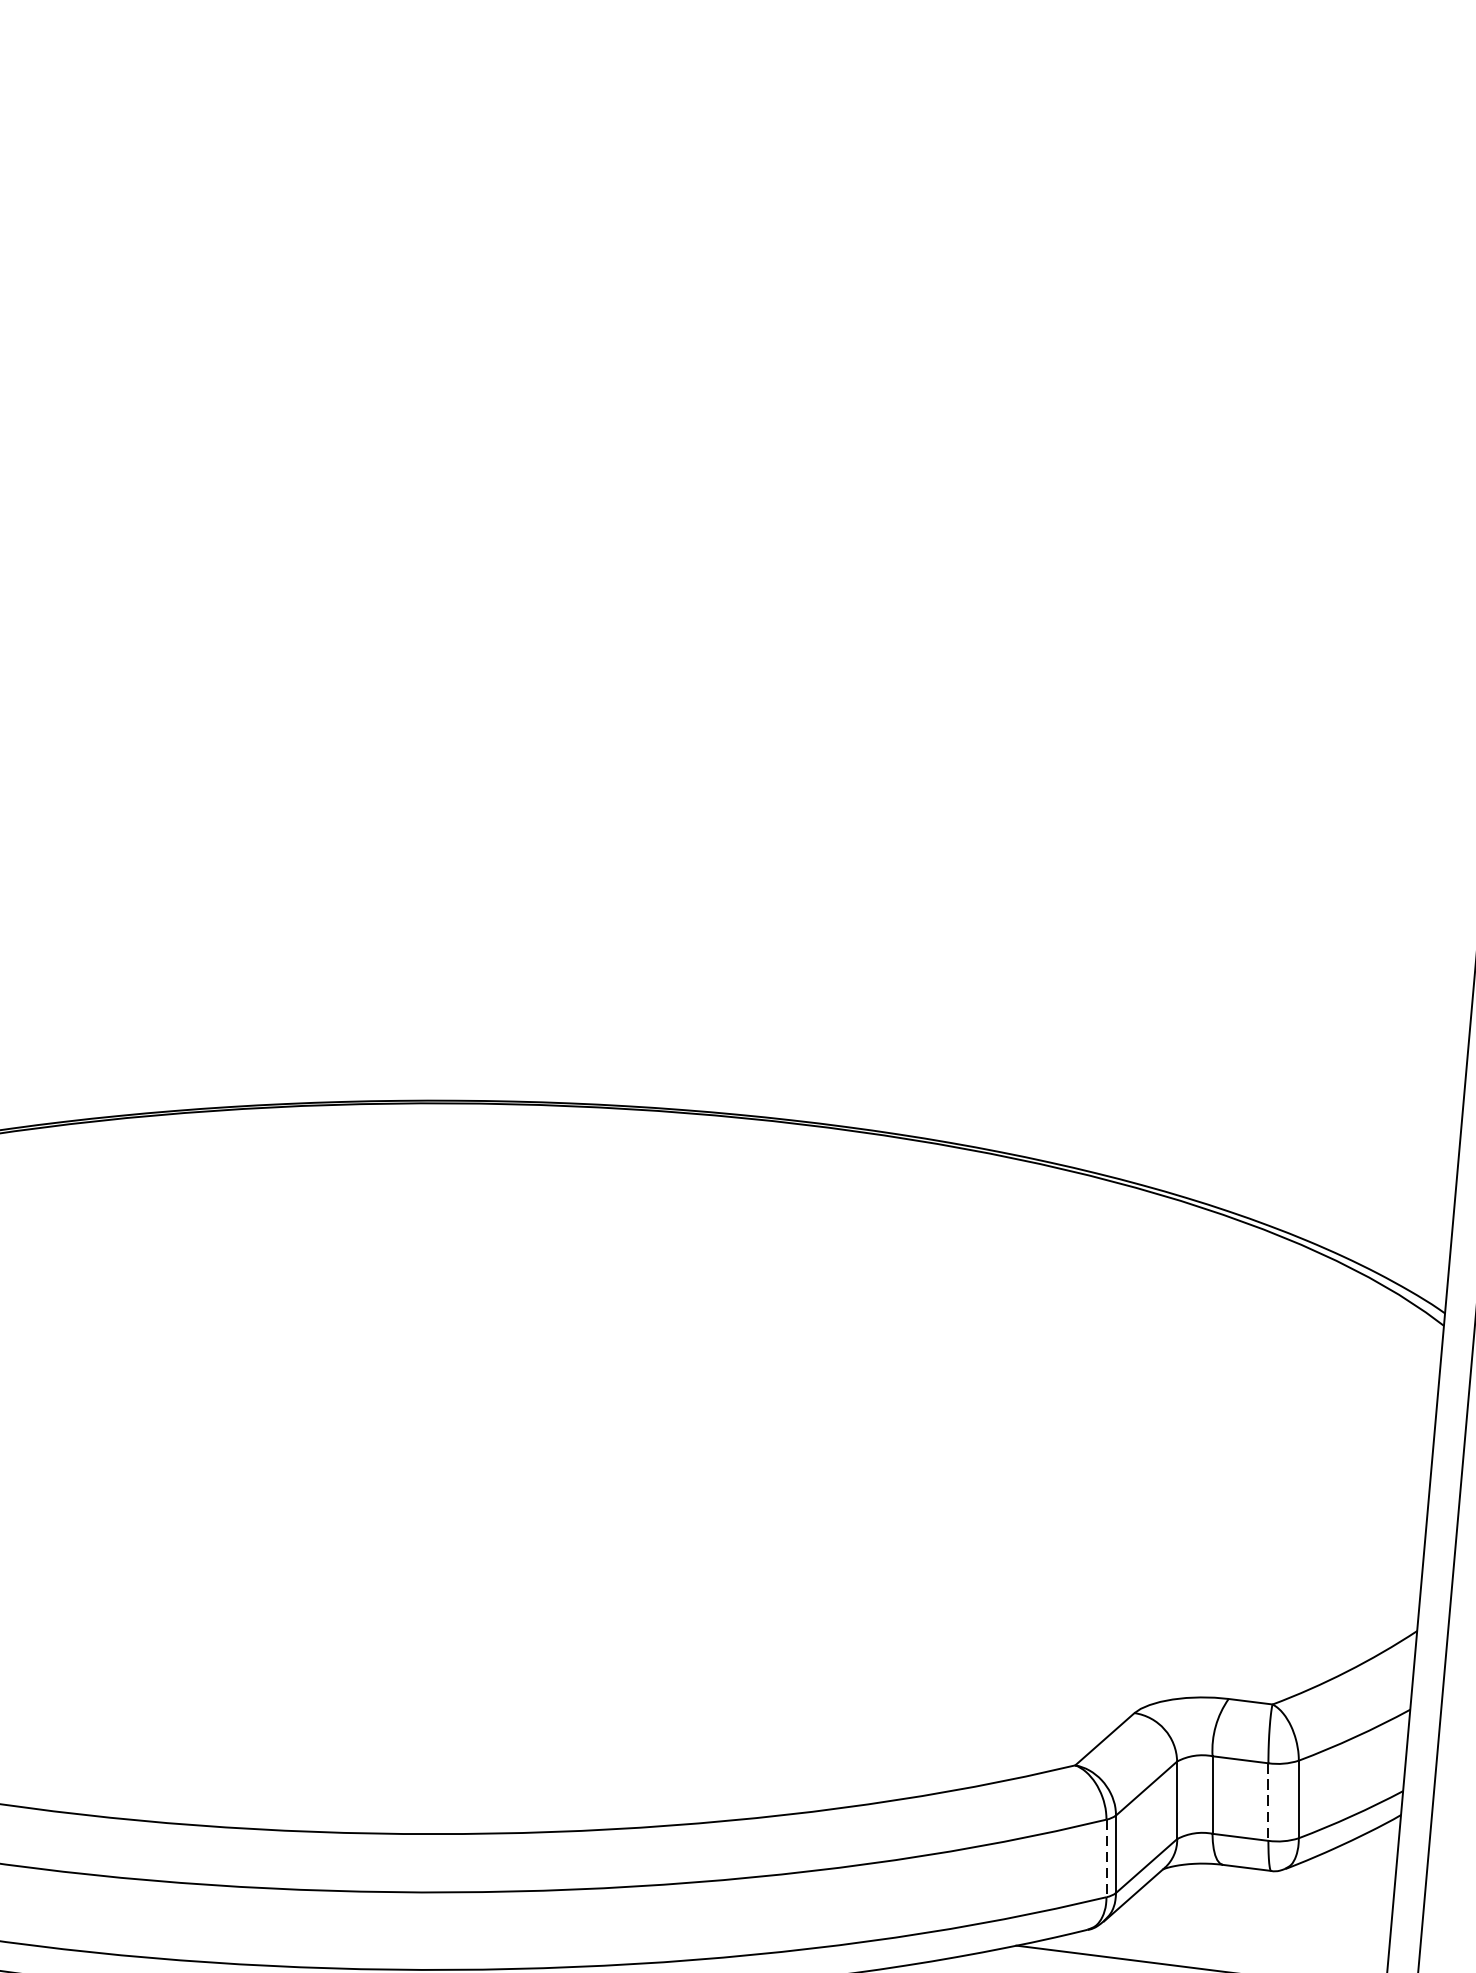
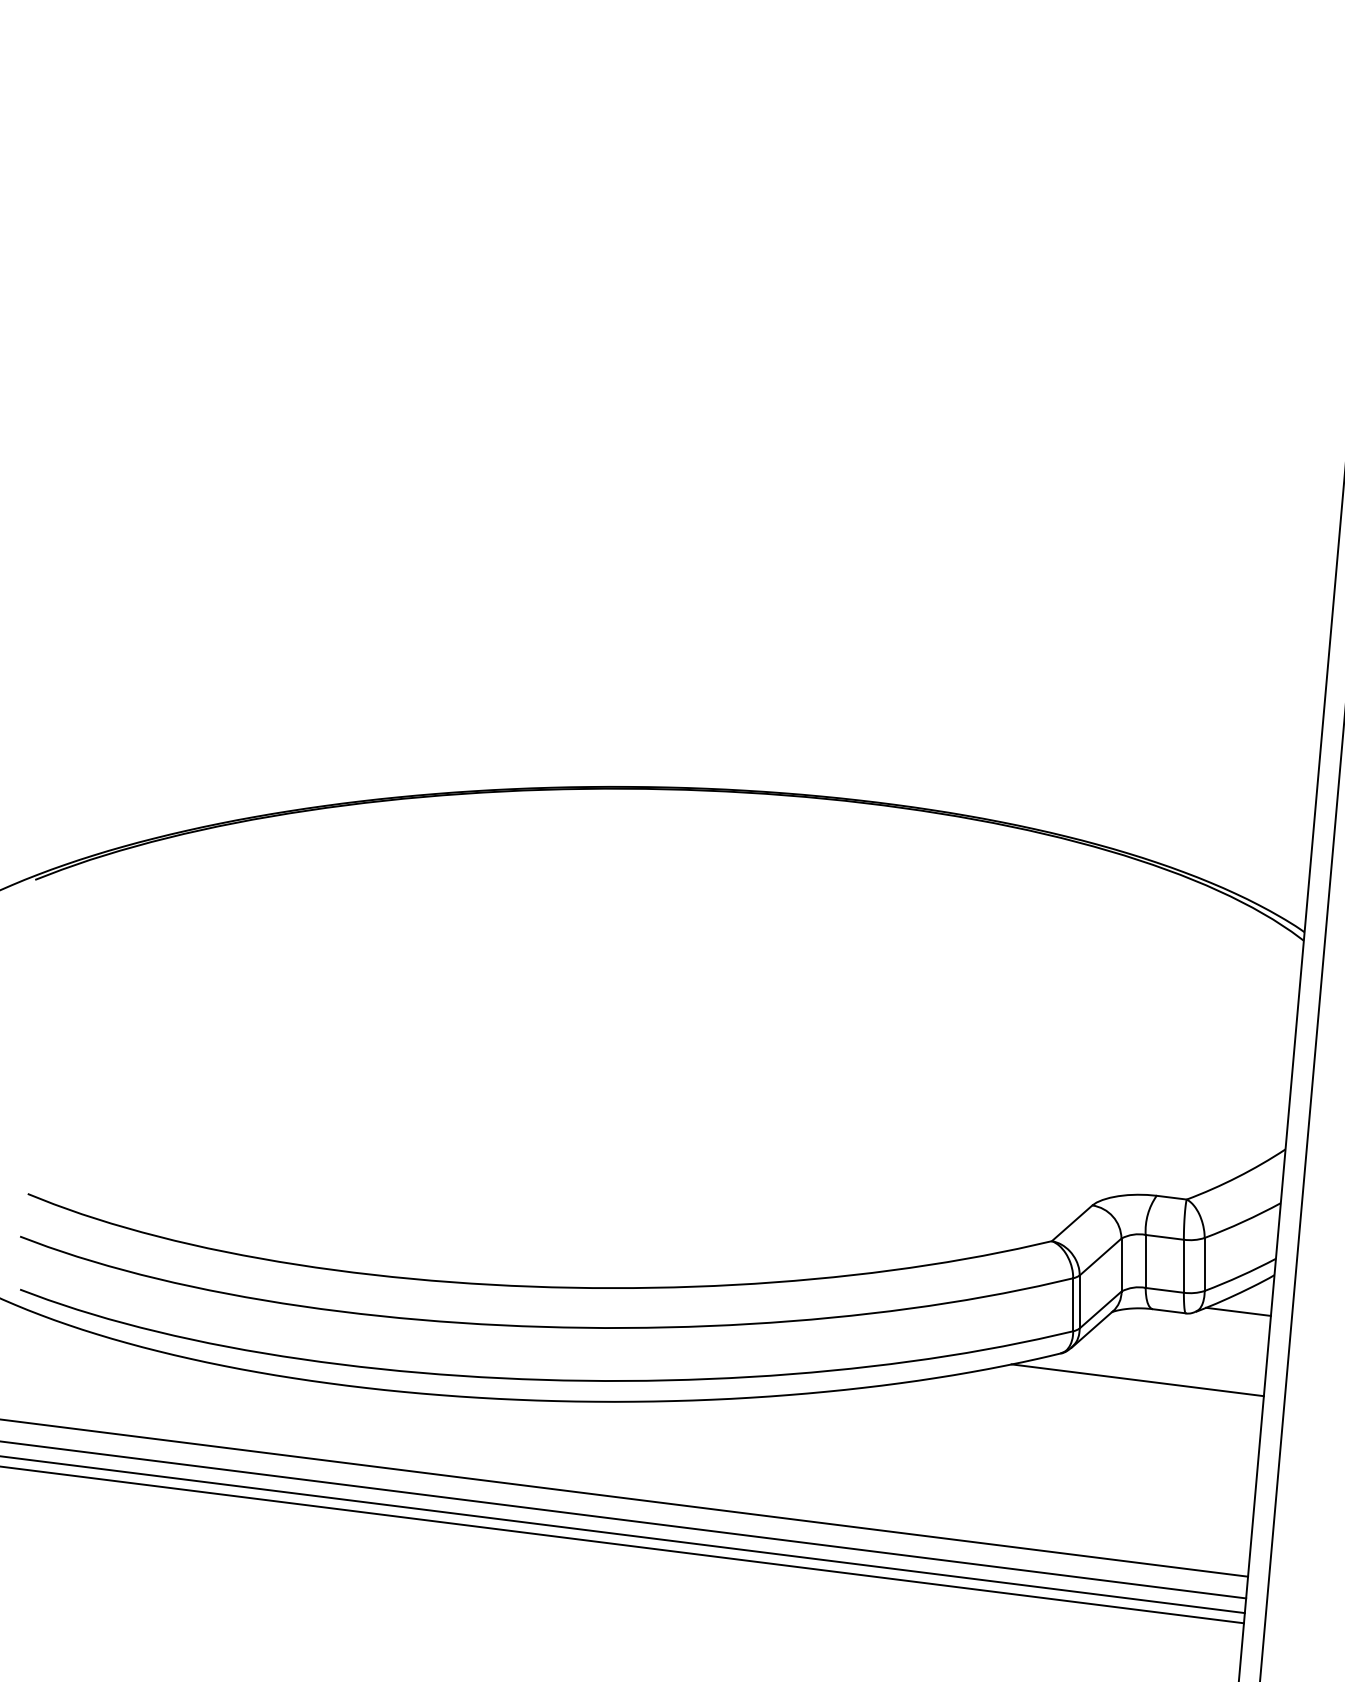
line: (1267, 1802) -> (1183, 1266), dashed -> solid
line: (1106, 1858) -> (1073, 1304), dashed -> solid
line: (1348, 1868) -> (1238, 1311), added

